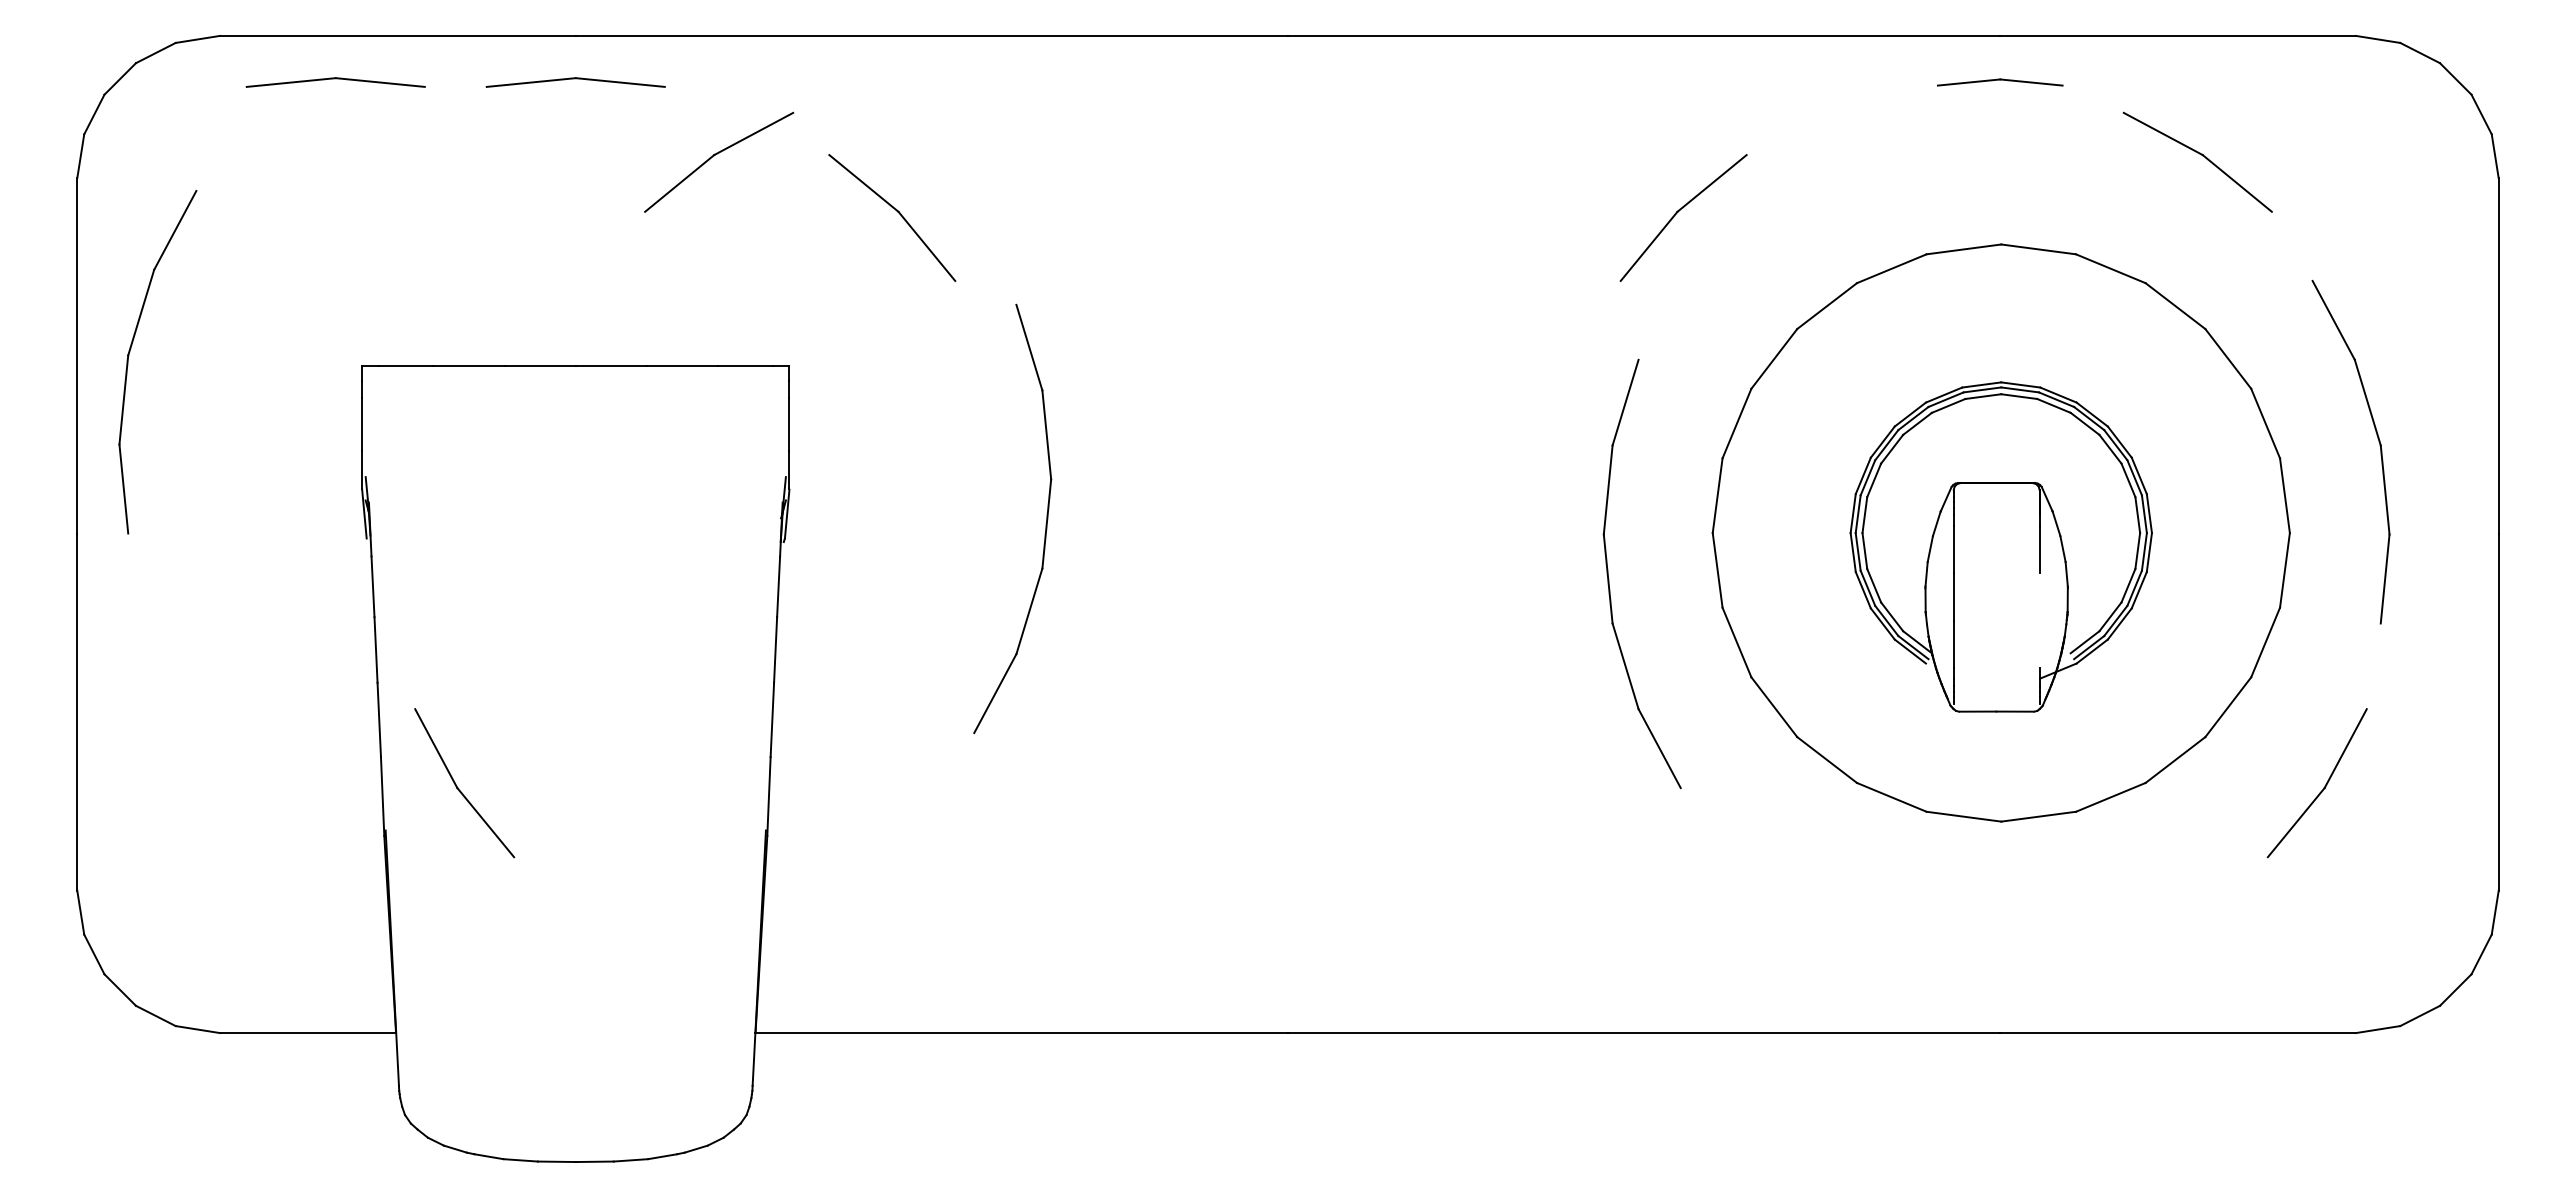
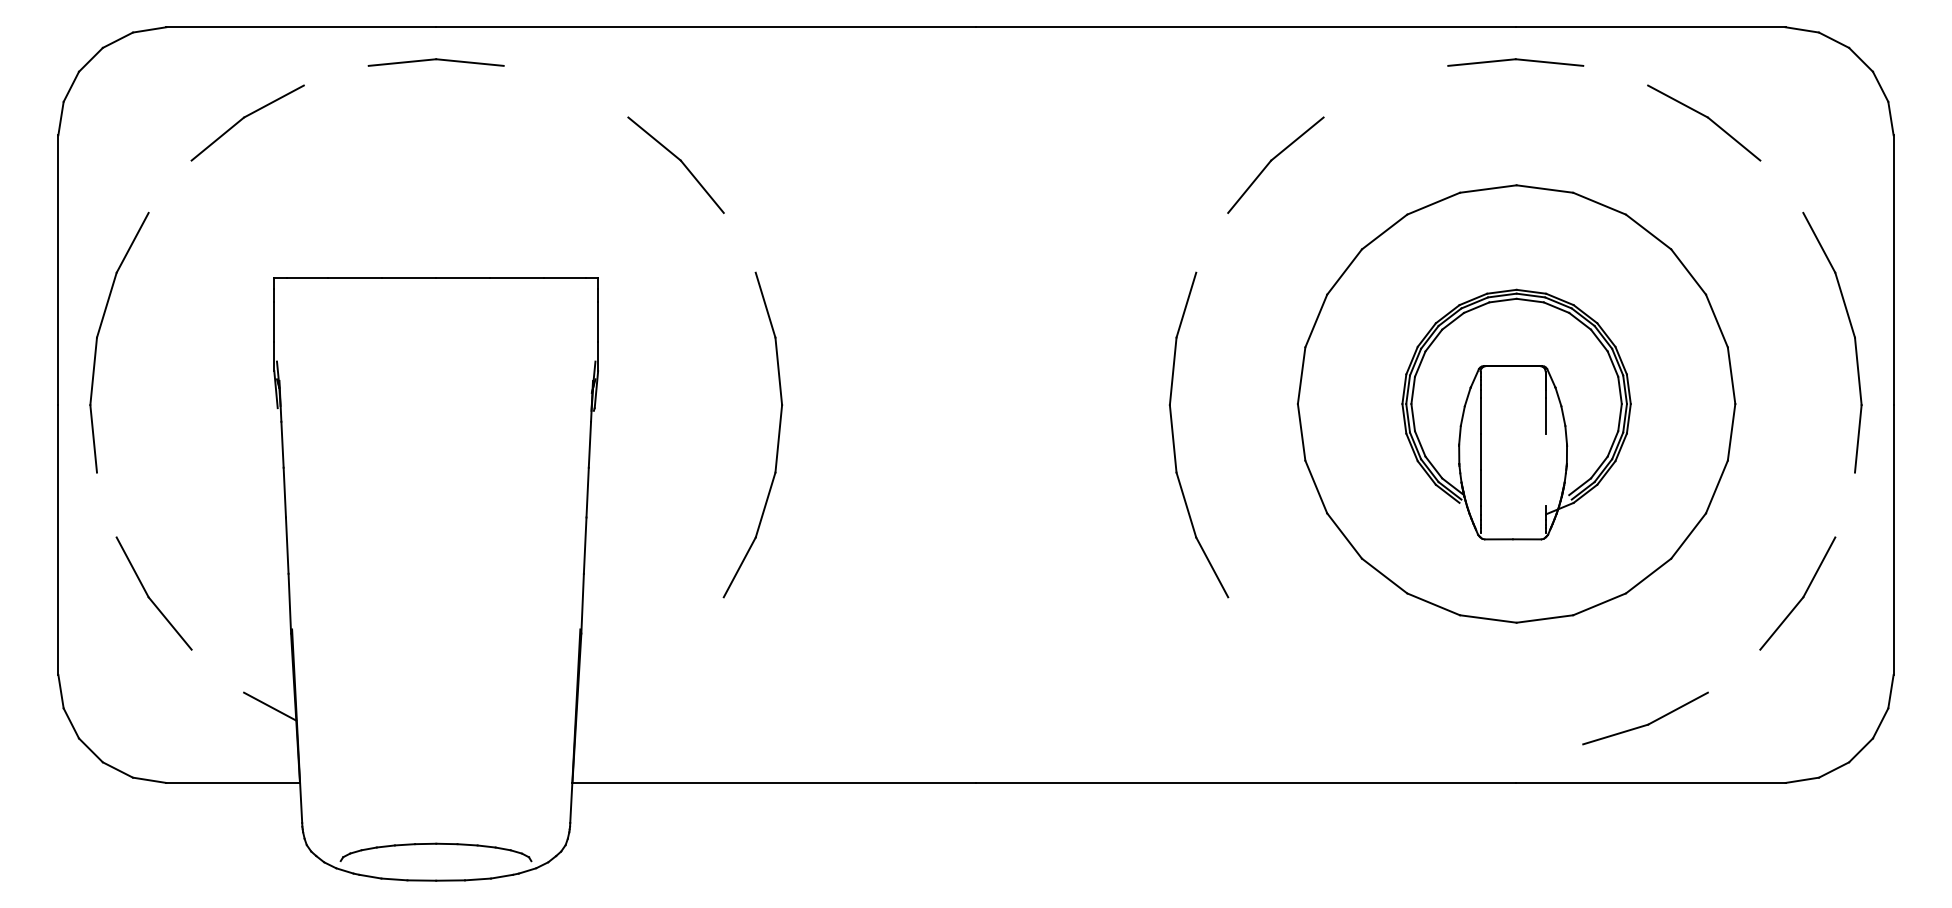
part: (335, 82) -> (254, 62), removed
part: (2000, 82) -> (1516, 62), size x1.43
part: (714, 156) -> (244, 118), moved
part: (2202, 156) -> (1707, 118), moved
part: (130, 352) -> (98, 335), moved
part: (2378, 442) -> (1853, 335), moved
part: (1045, 523) -> (777, 438), moved
part: (1609, 578) -> (1174, 438), moved
part: (458, 787) -> (149, 596), moved
part: (2323, 787) -> (1802, 596), moved
line: (356, 931) -> (270, 706), added
part: (2175, 954) -> (1648, 723), added
part: (575, 1114) -> (435, 844), added

